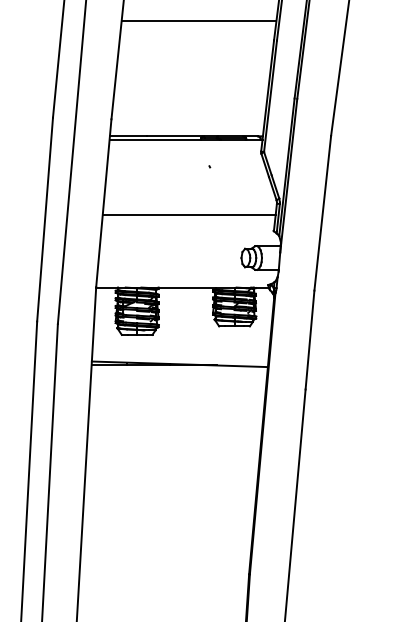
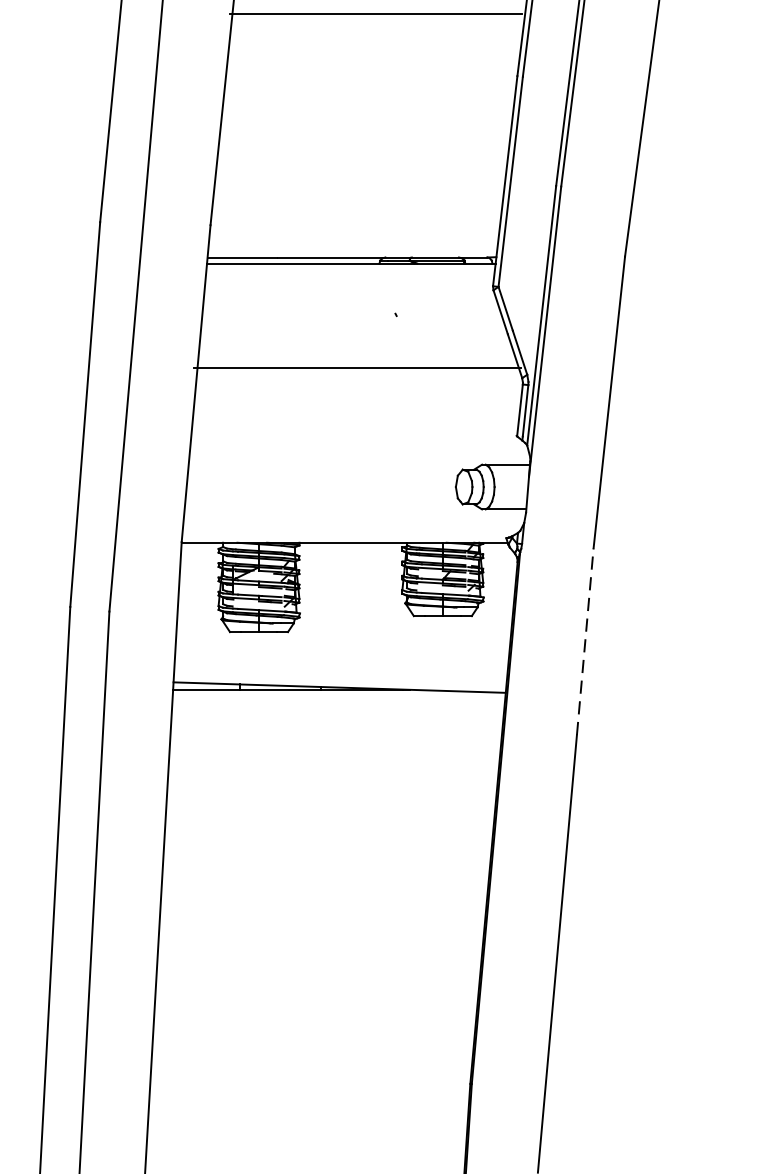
line: (198, 21) -> (374, 14), moved
line: (188, 214) -> (355, 367), moved
line: (310, 340) -> (586, 642), solid -> dashed

